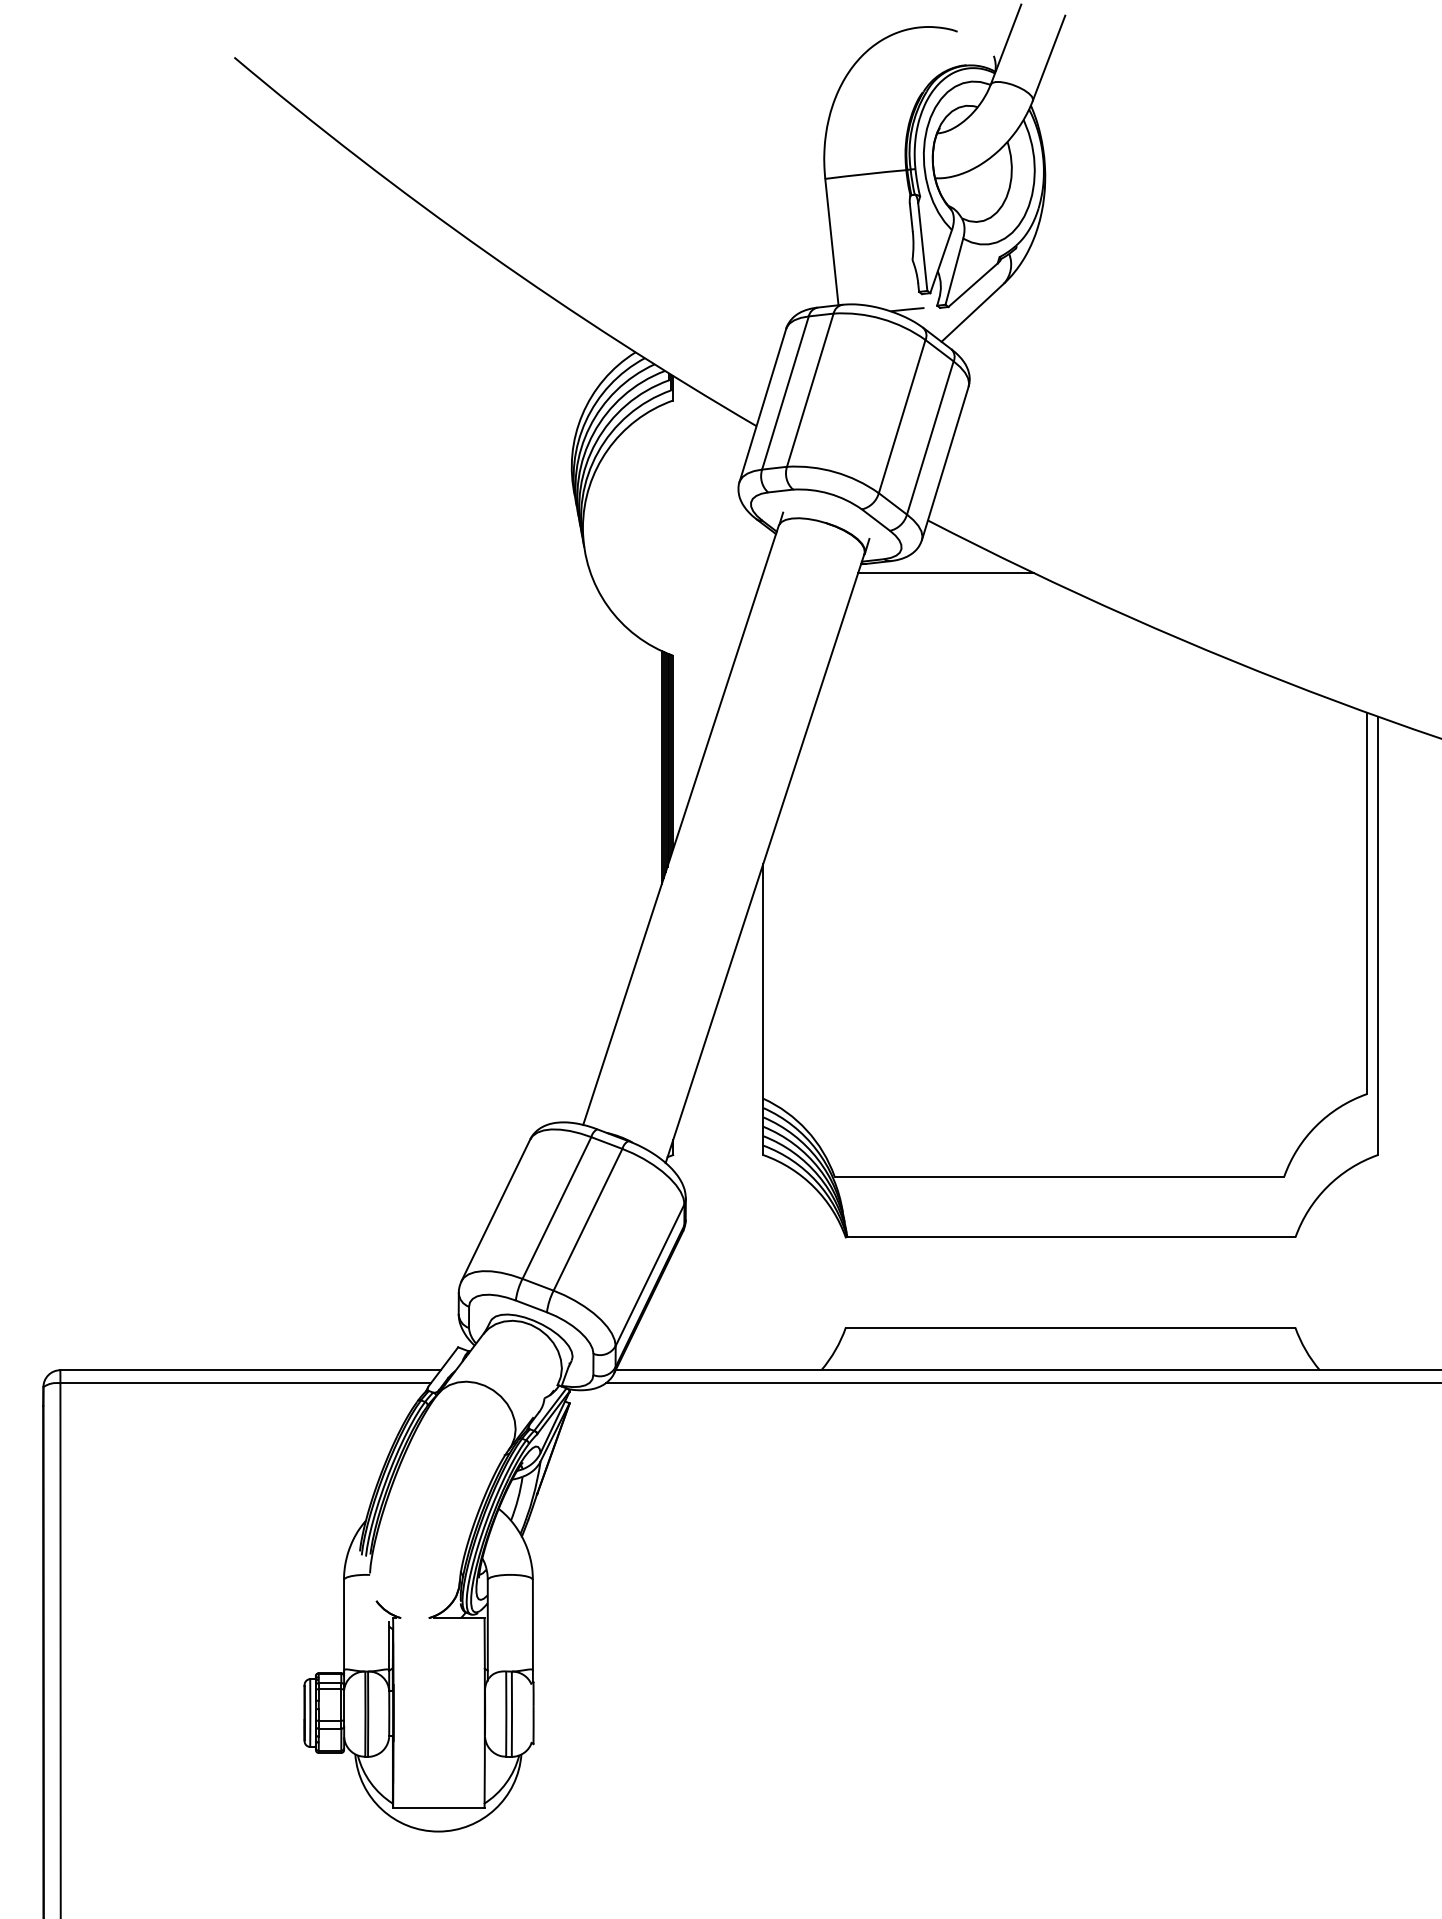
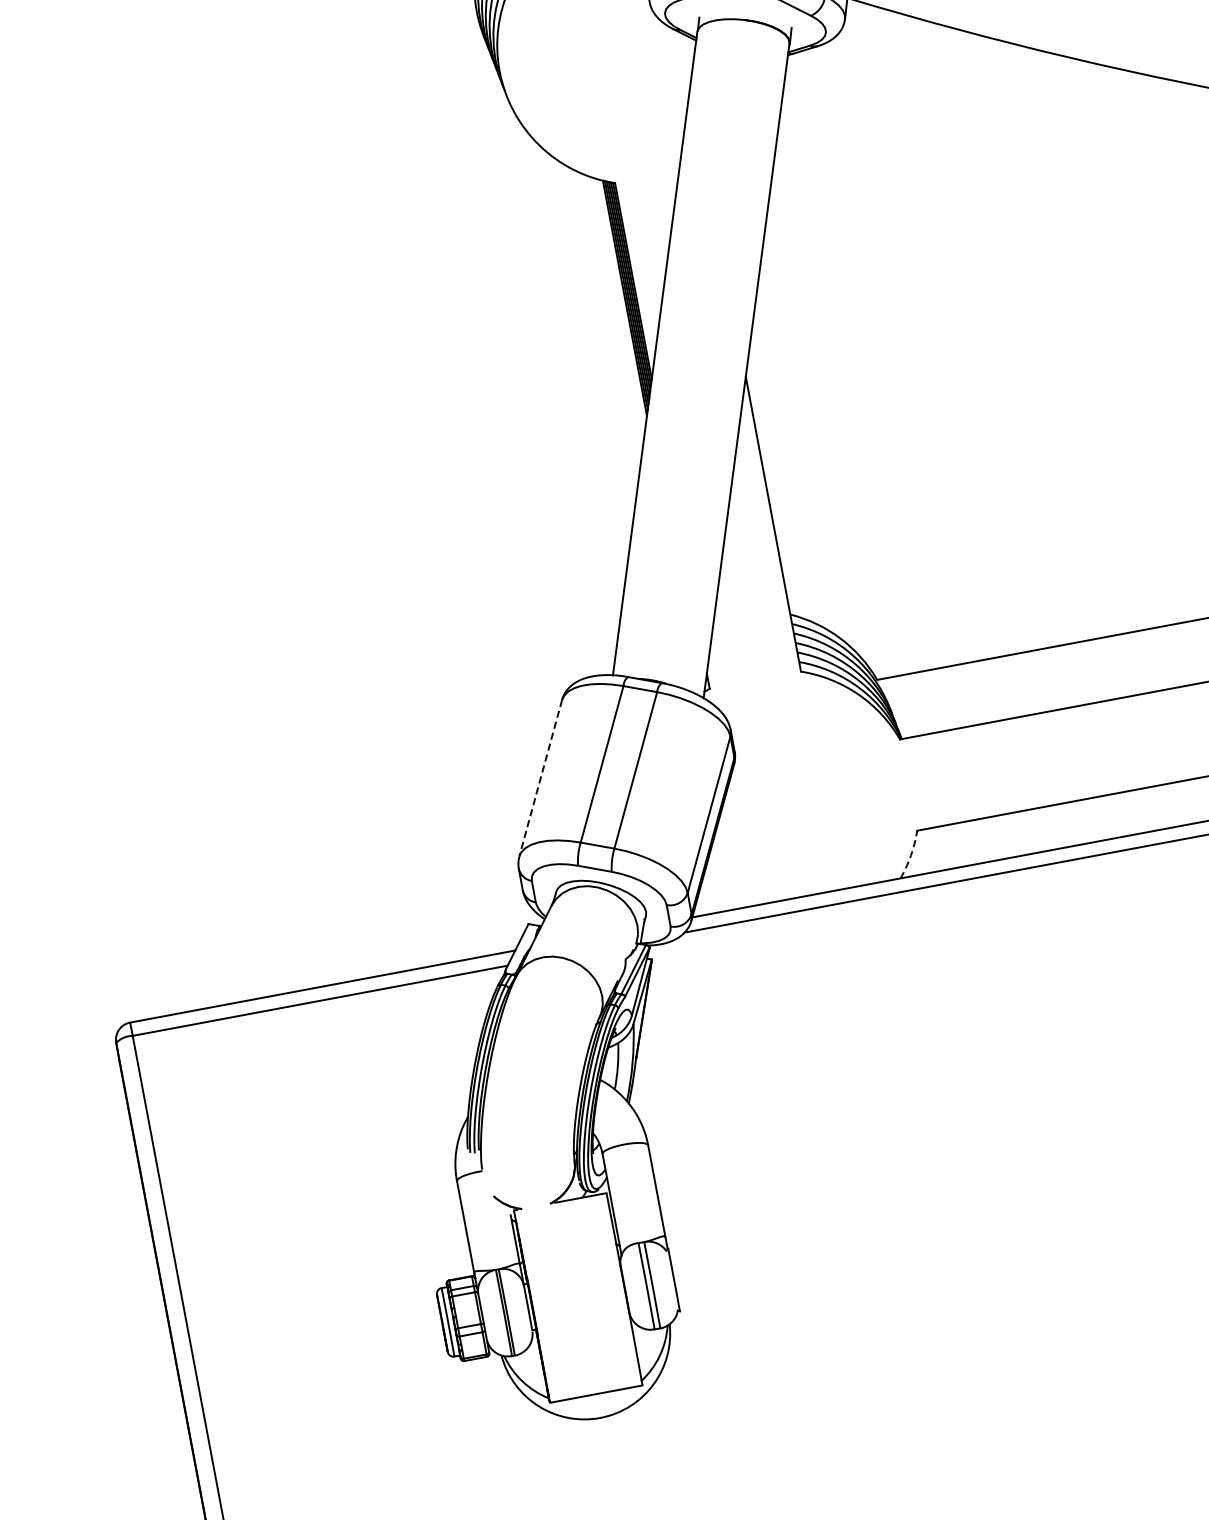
line: (945, 573) -> (875, 48), removed
line: (495, 1210) -> (540, 778), solid -> dashed
arc: (835, 1350) -> (911, 855), solid -> dashed

